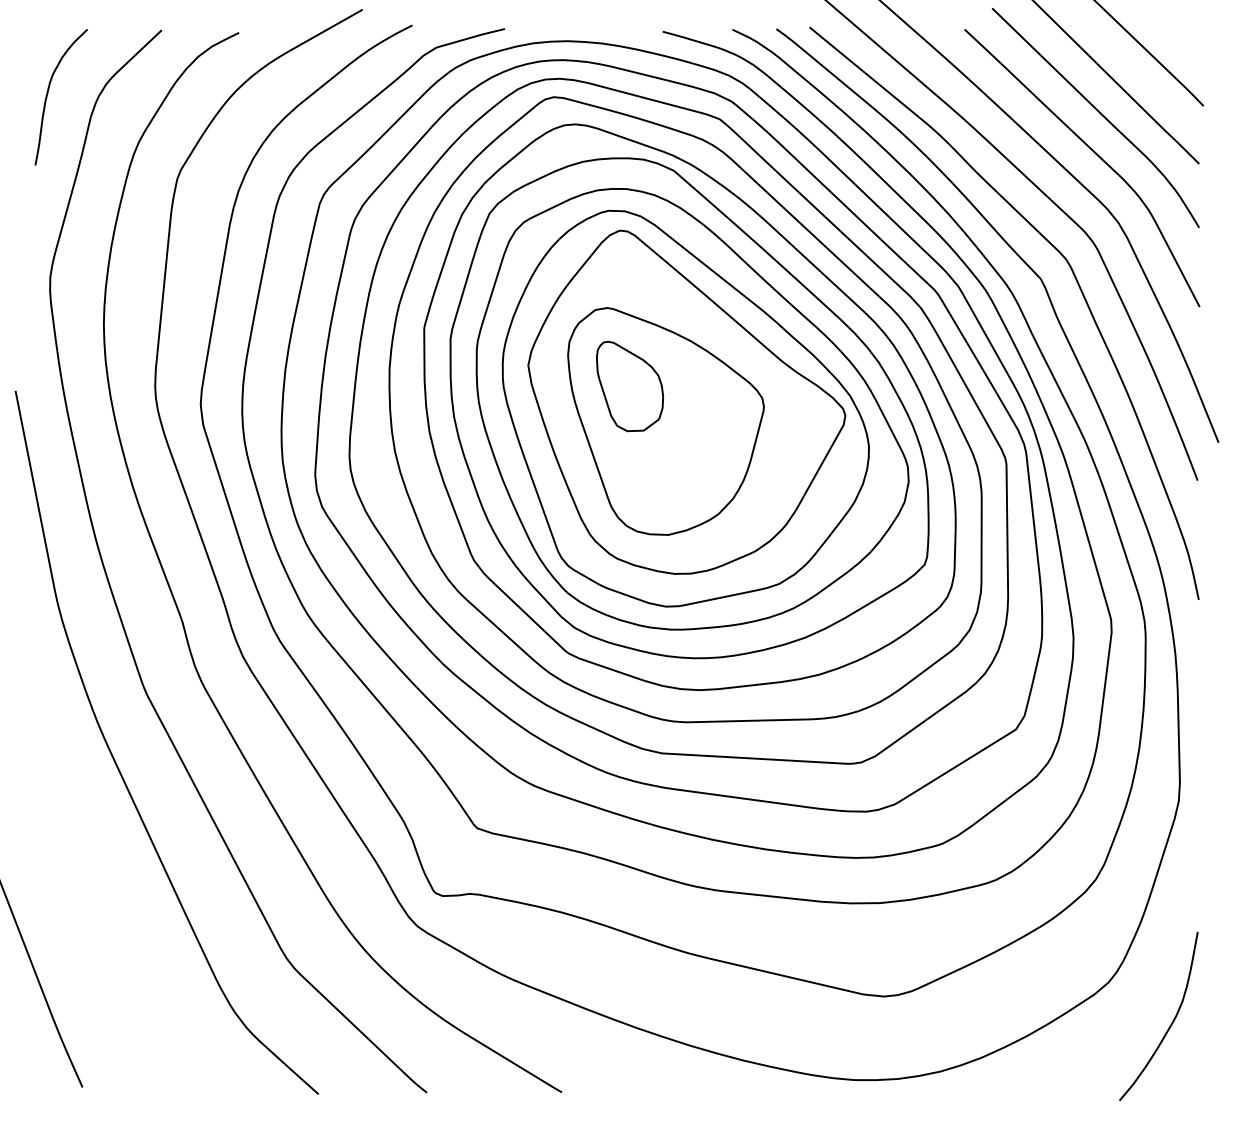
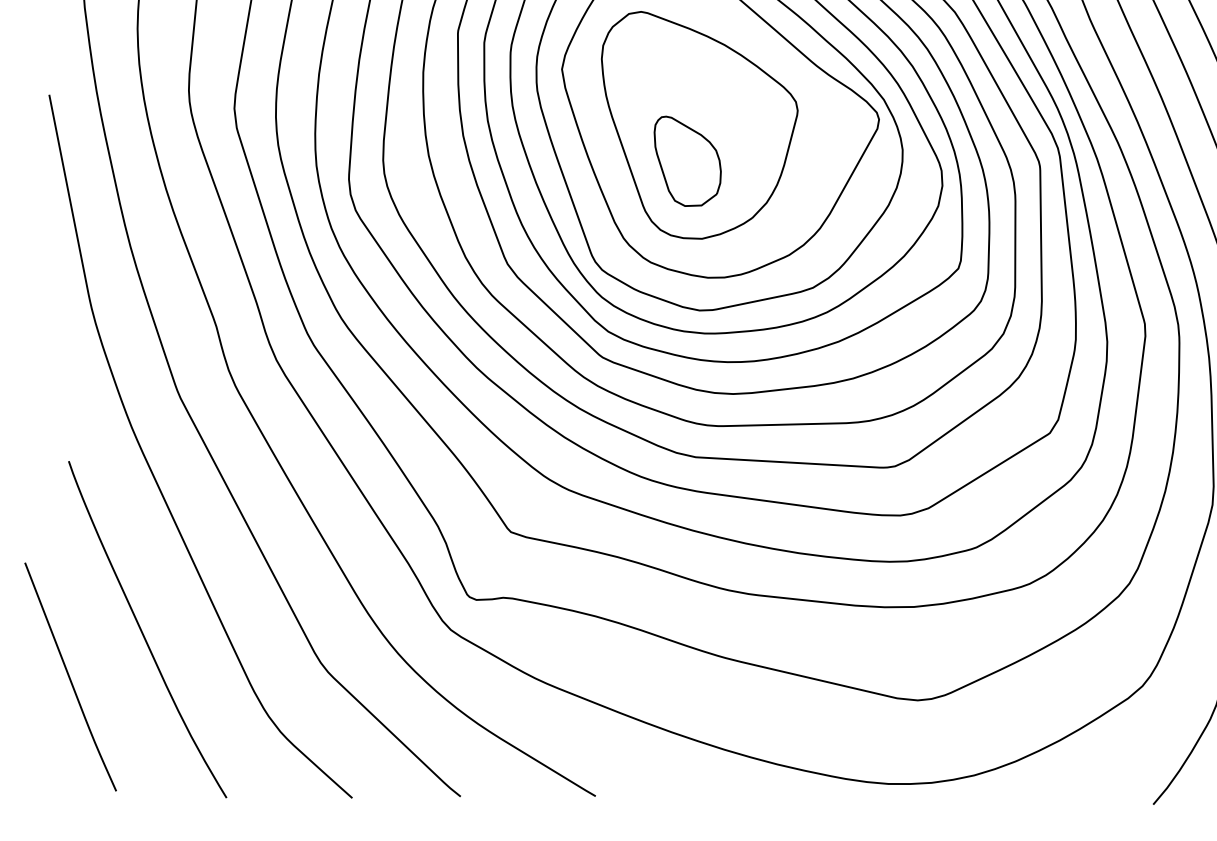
part: (630, 386) -> (688, 161), moved
curve: (109, 928) -> (143, 632), added

